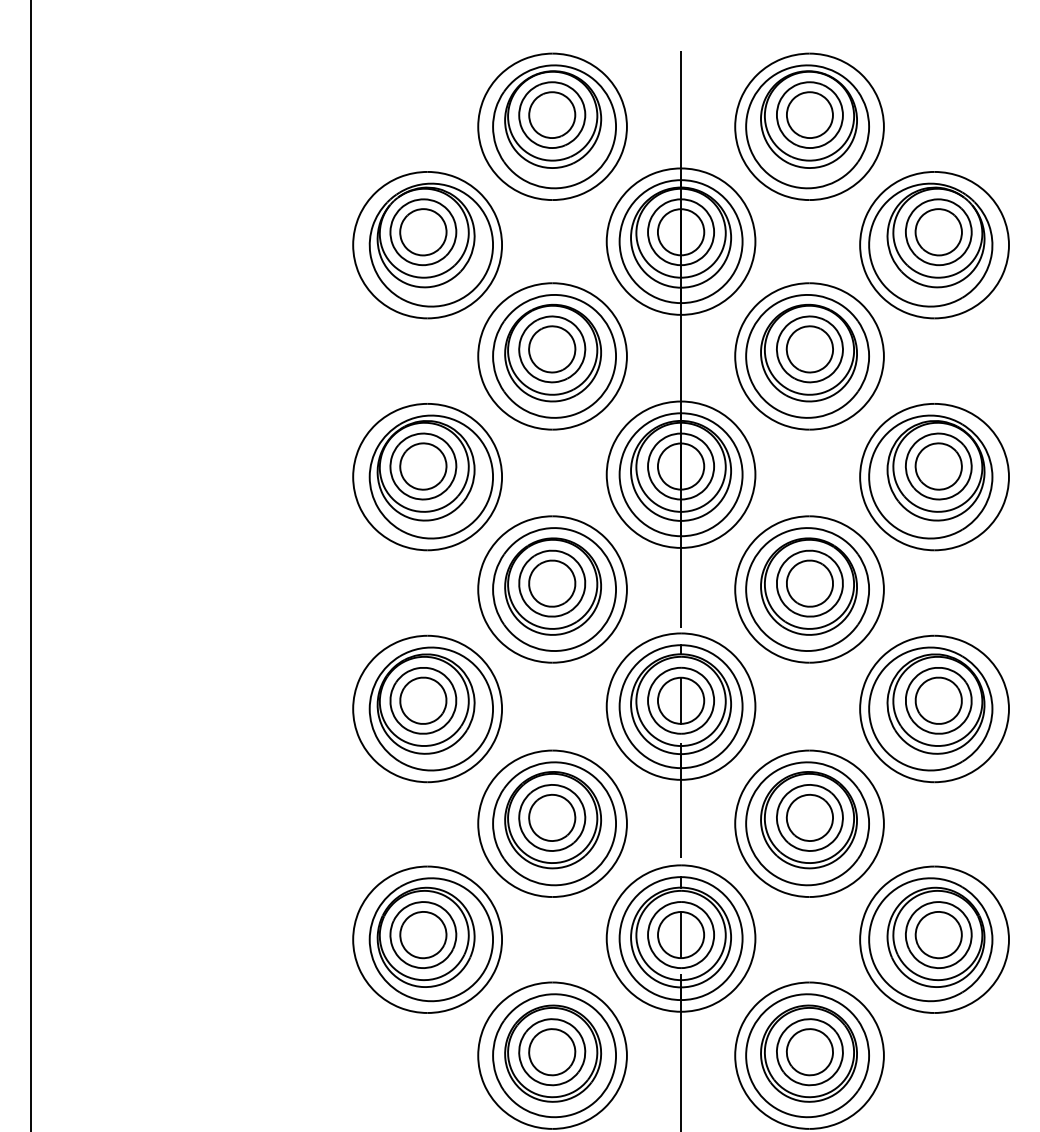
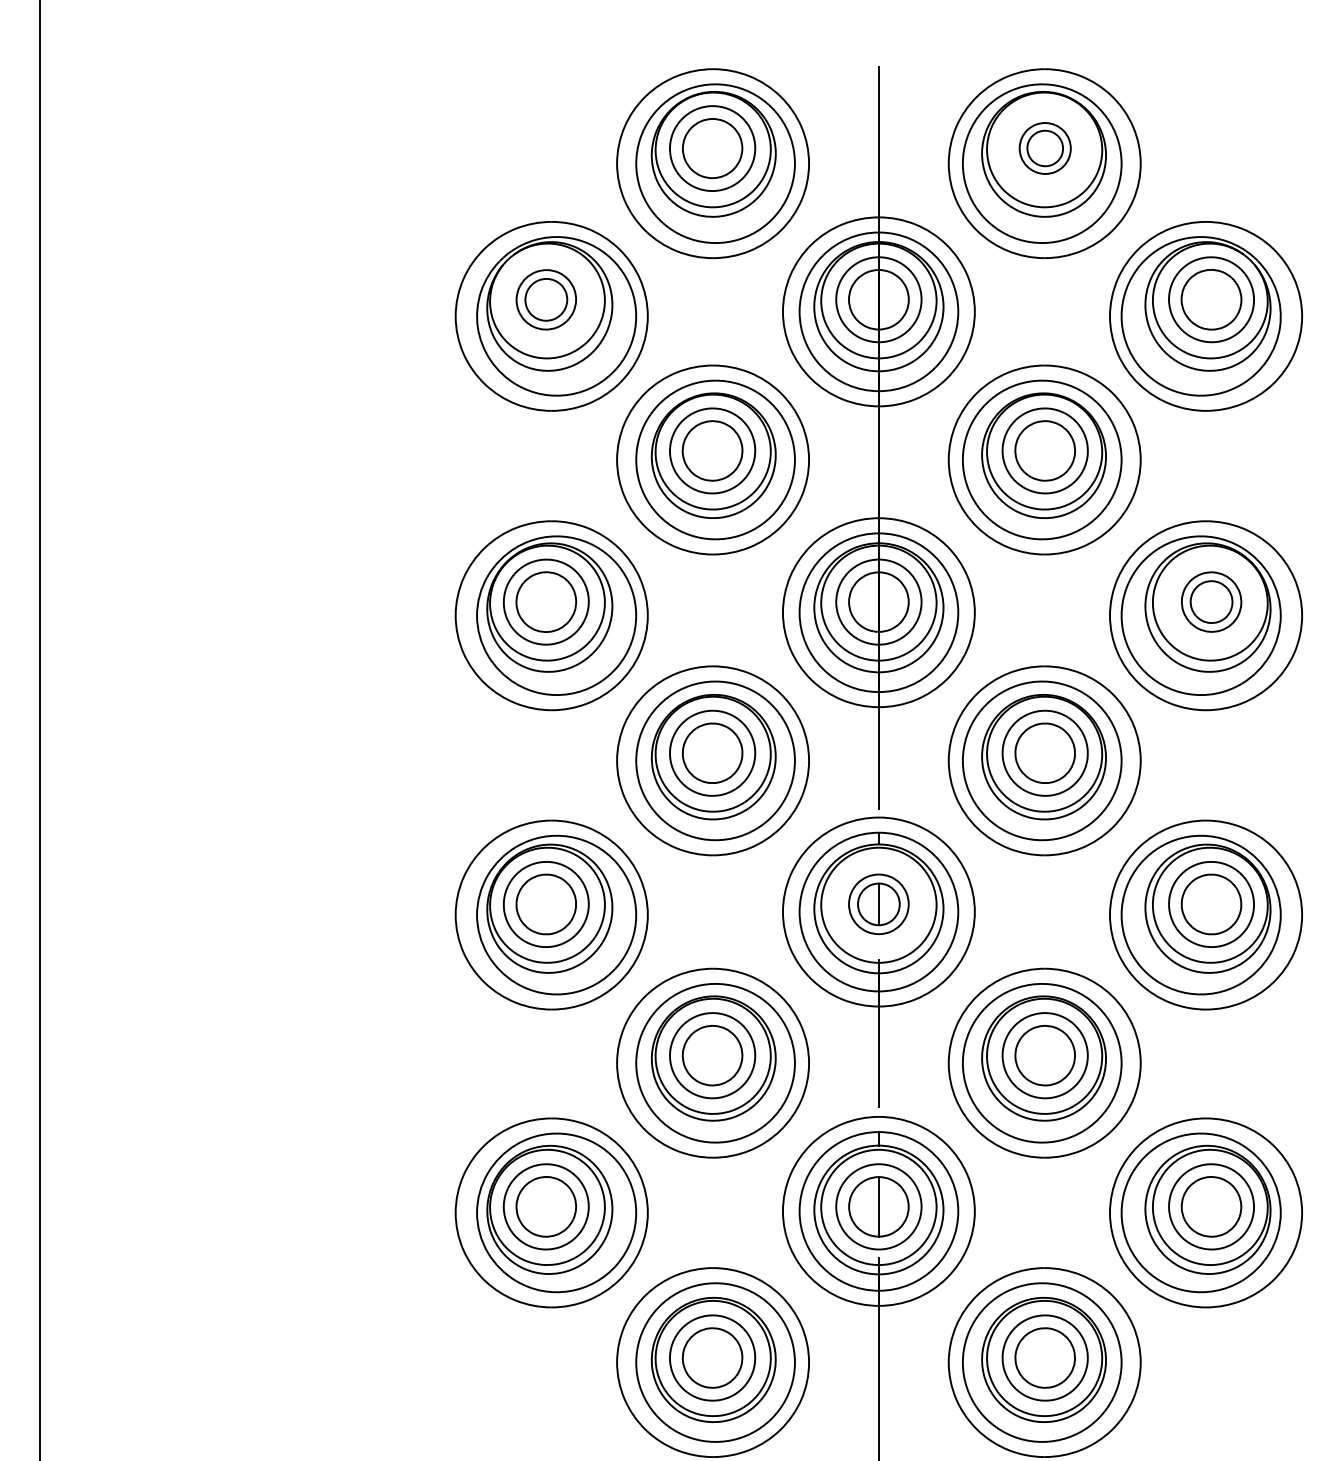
part: (809, 114) -> (1044, 147), size x0.6
part: (423, 232) -> (546, 300), size x0.7
part: (938, 466) -> (1211, 602), size x0.7
part: (680, 700) -> (878, 904), size x0.7

